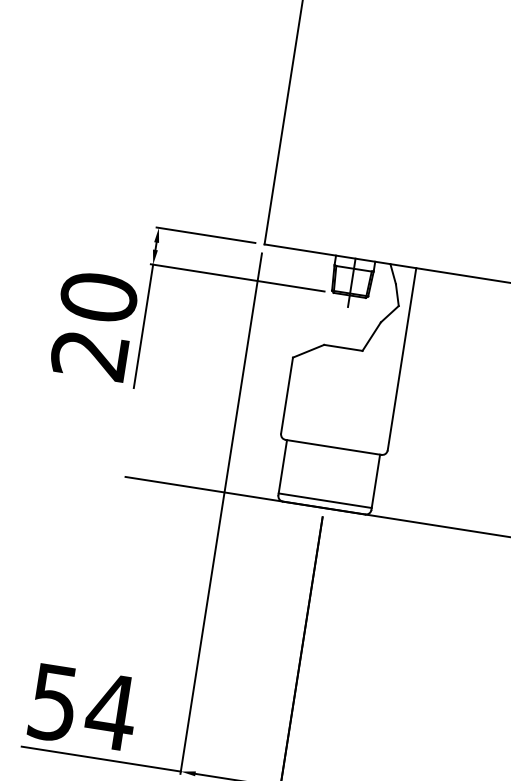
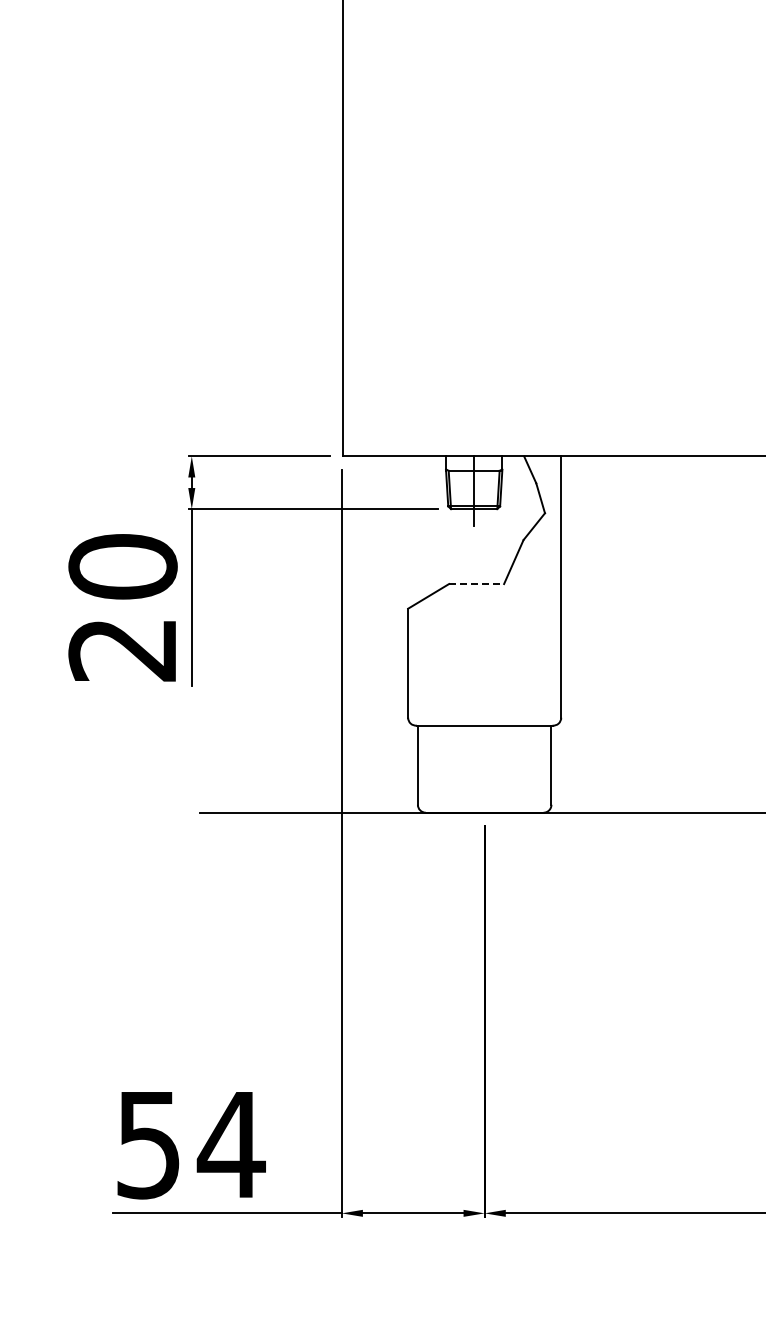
line: (343, 348) -> (476, 584), solid -> dashed
line: (325, 500) -> (484, 802), removed

